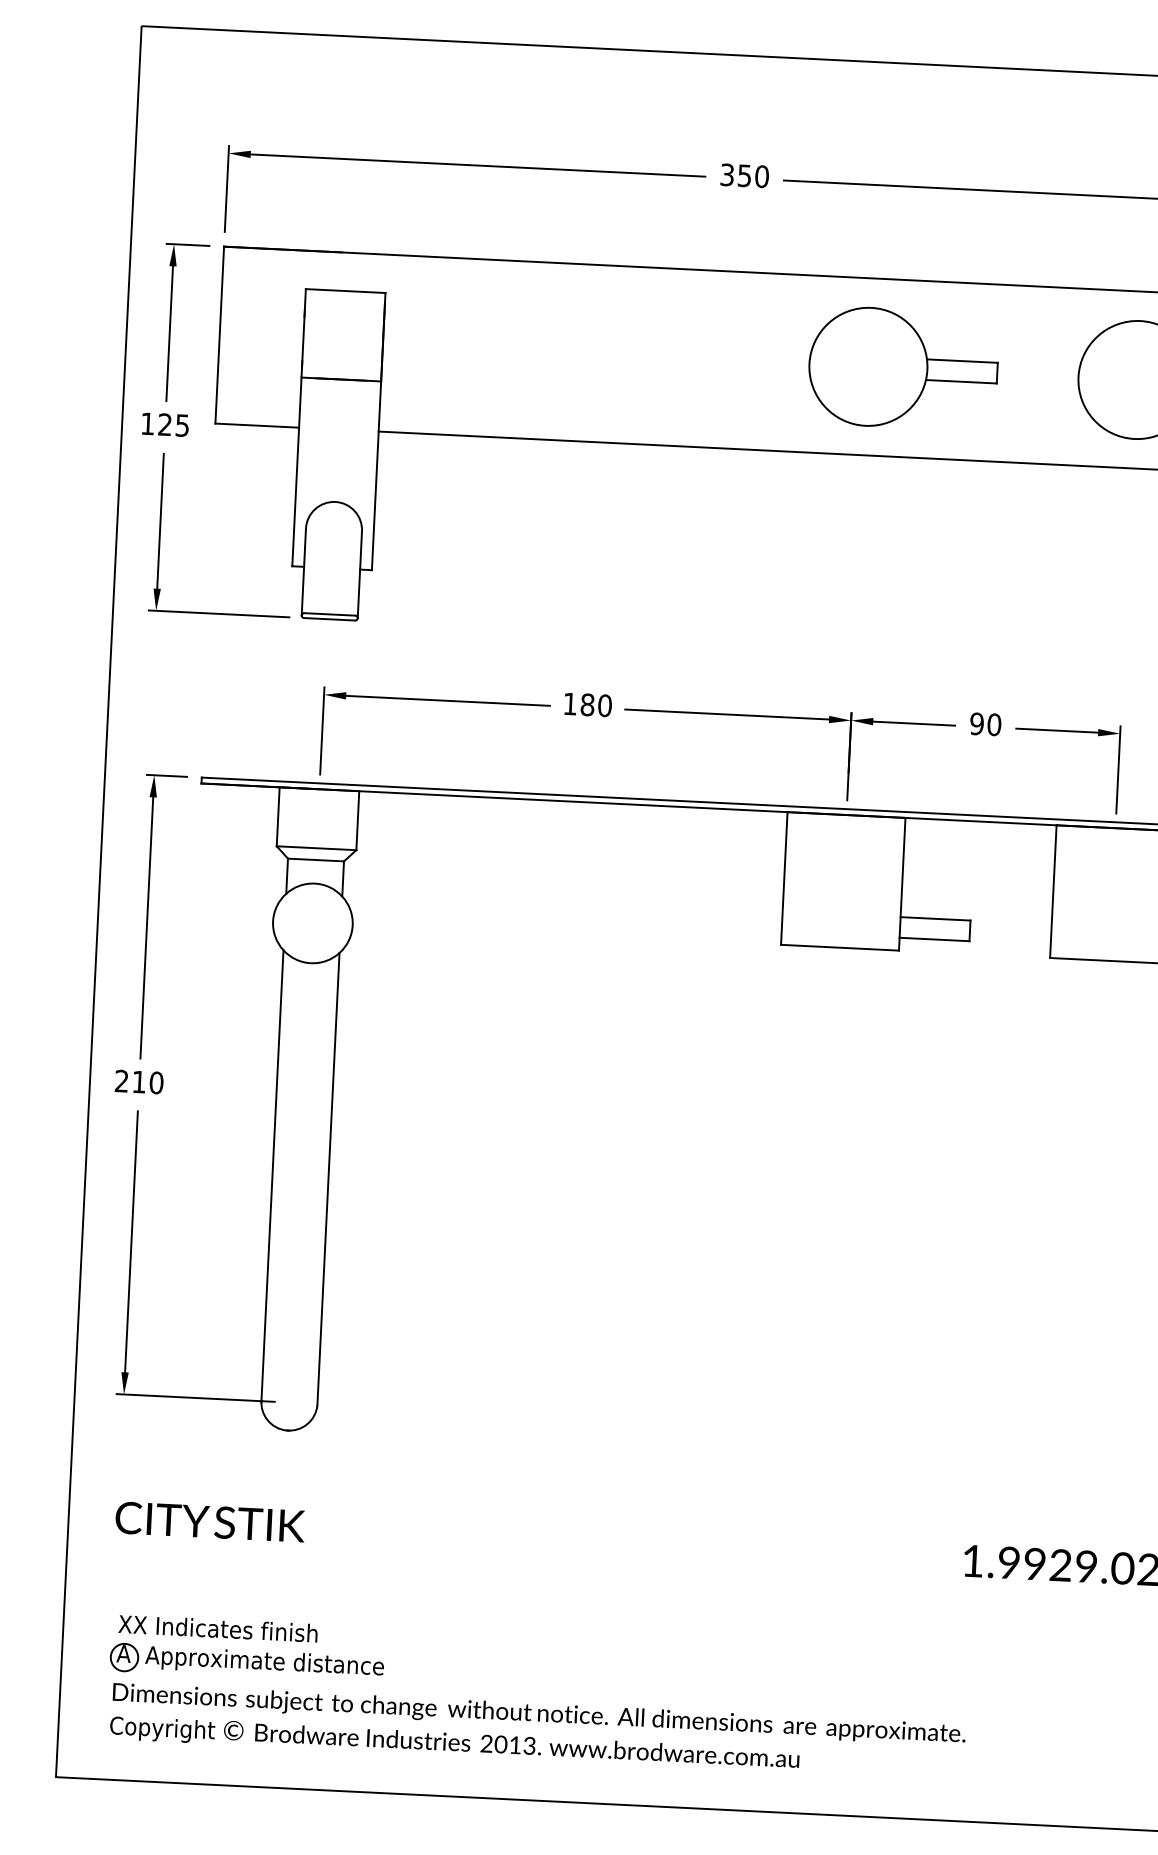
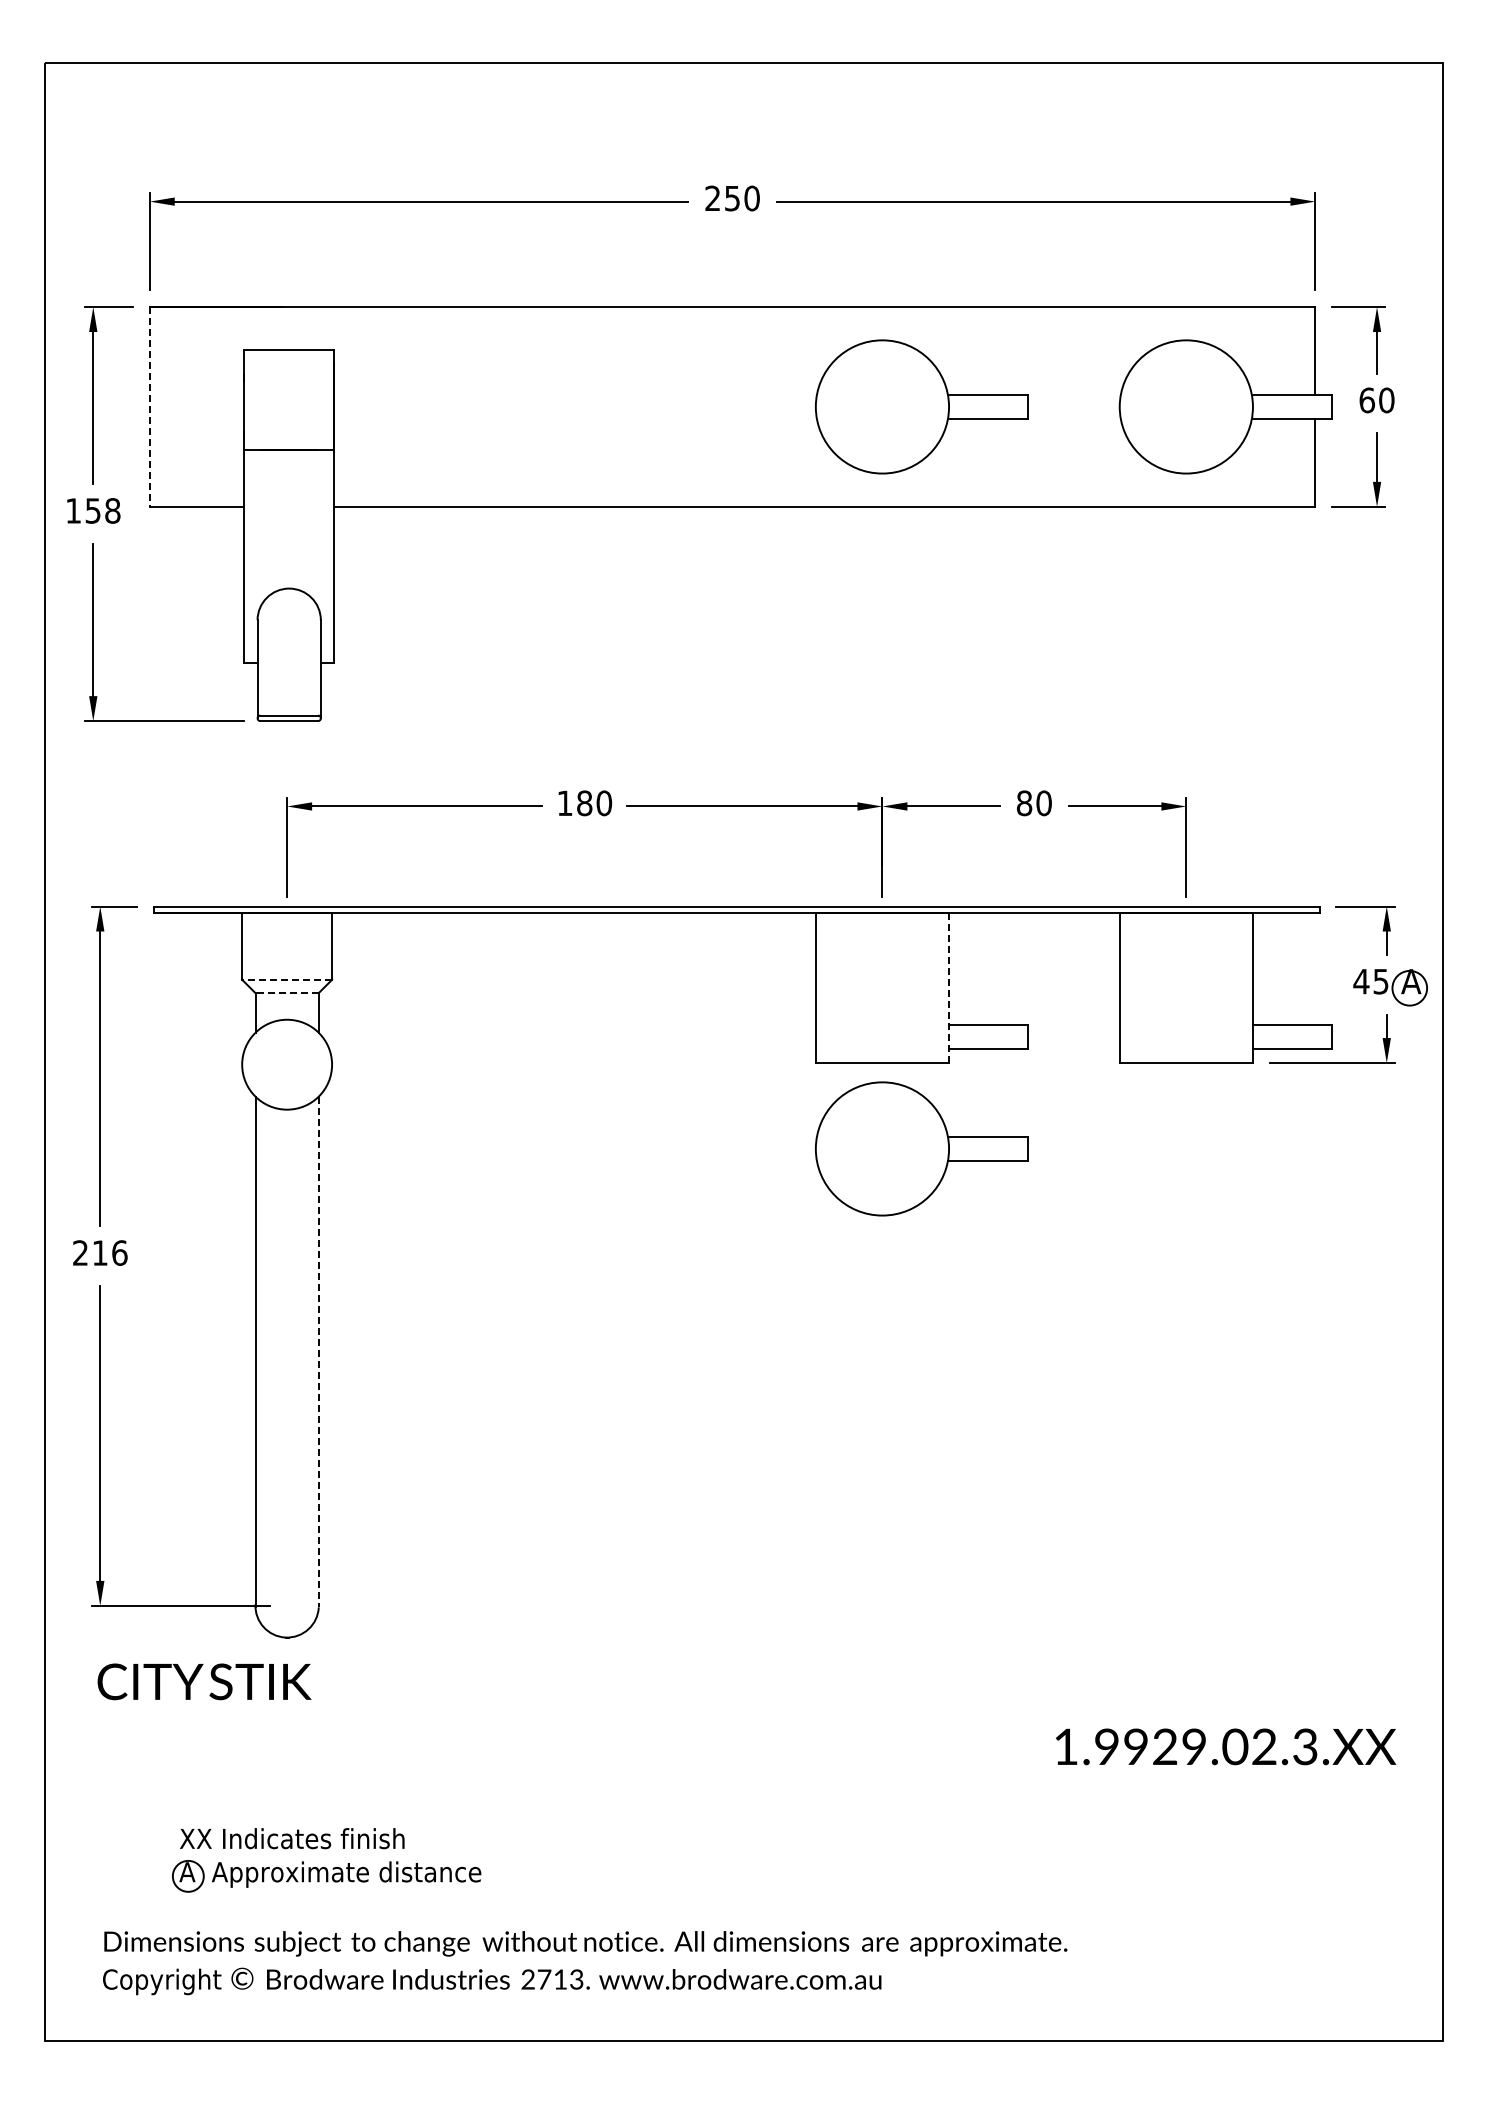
text: (726, 174) -> (712, 198), 350 -> 250
line: (219, 334) -> (149, 406), solid -> dashed
text: (173, 424) -> (102, 510), 125 -> 158
text: (977, 724) -> (1024, 803), 90 -> 80
line: (316, 847) -> (287, 979), solid -> dashed
line: (316, 860) -> (287, 993), solid -> dashed
line: (902, 884) -> (949, 988), solid -> dashed
part: (870, 1025) -> (921, 1148), added
text: (156, 1082) -> (119, 1252), 210 -> 216
line: (328, 1179) -> (318, 1352), solid -> dashed
text: (210, 1521) -> (204, 1681), moved
part: (247, 1655) -> (326, 1867), moved
text: (501, 1744) -> (544, 1979), 2013. -> 2713.

